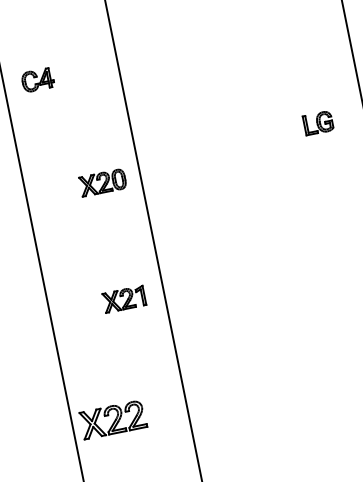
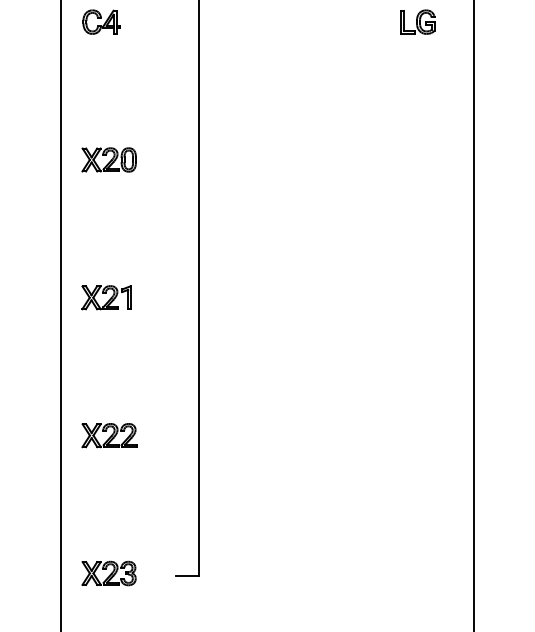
part: (317, 122) -> (417, 21), moved
part: (102, 182) -> (108, 159), moved
part: (124, 299) -> (106, 297), moved
part: (113, 419) -> (109, 435), size x0.71

